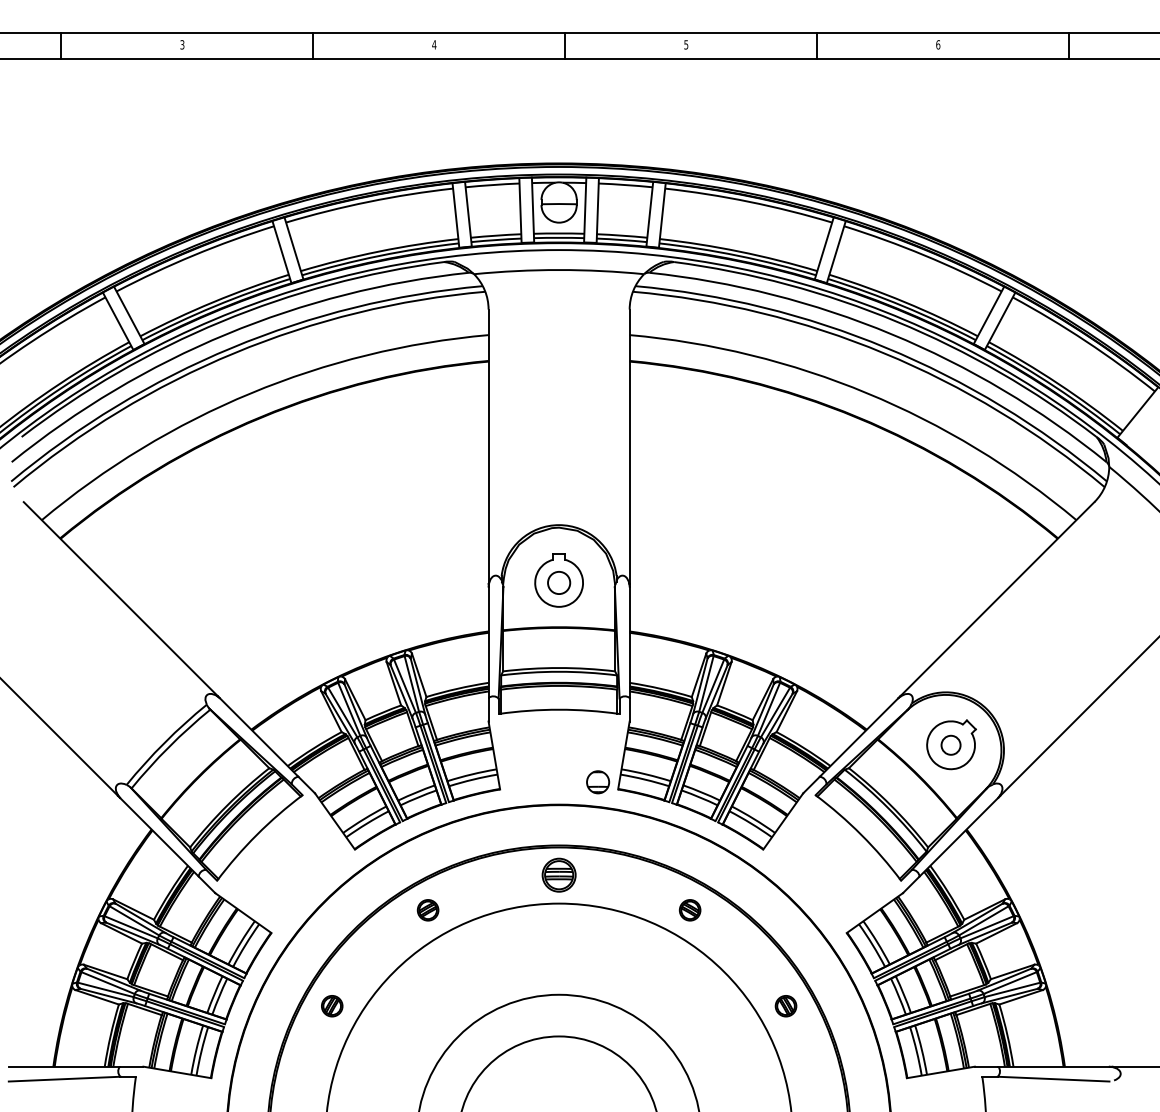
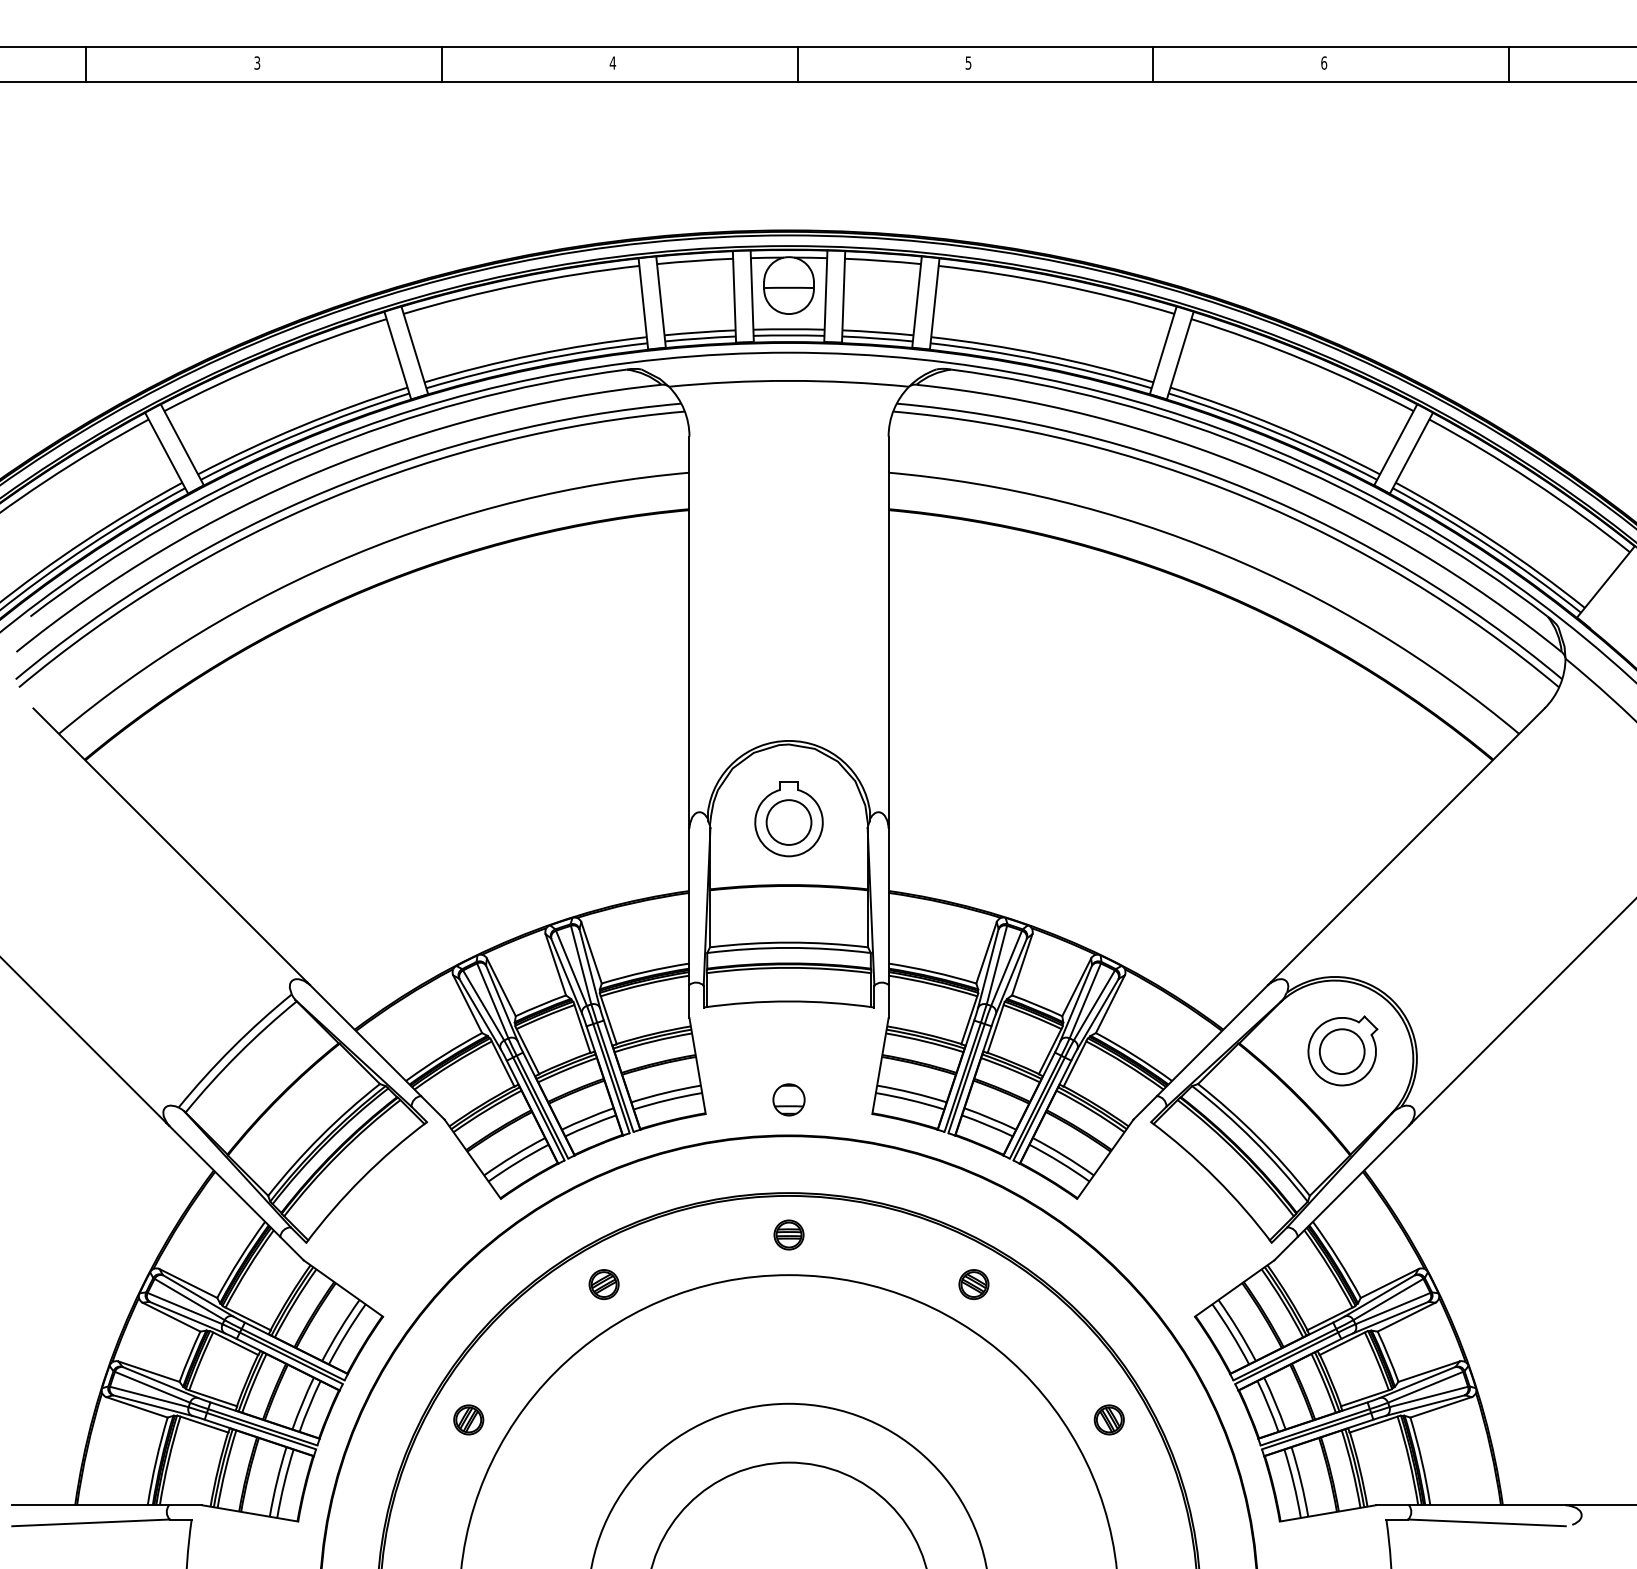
circle: (558, 582) -> (788, 822), size x1.43
circle: (950, 745) -> (1341, 1051), size x1.67
part: (597, 782) -> (788, 1099), moved
part: (558, 874) -> (788, 1234), size x0.62

